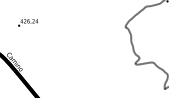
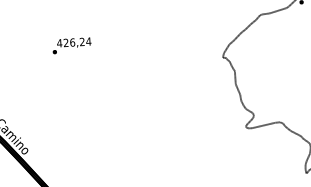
text: (28, 22) -> (72, 44), moved

